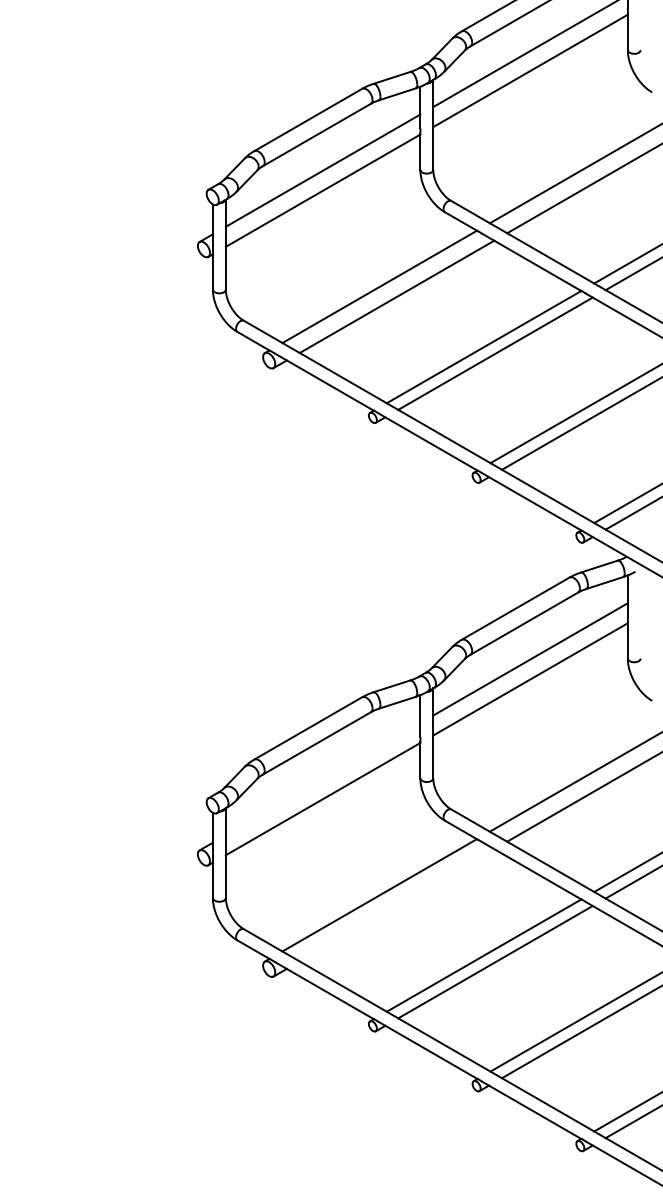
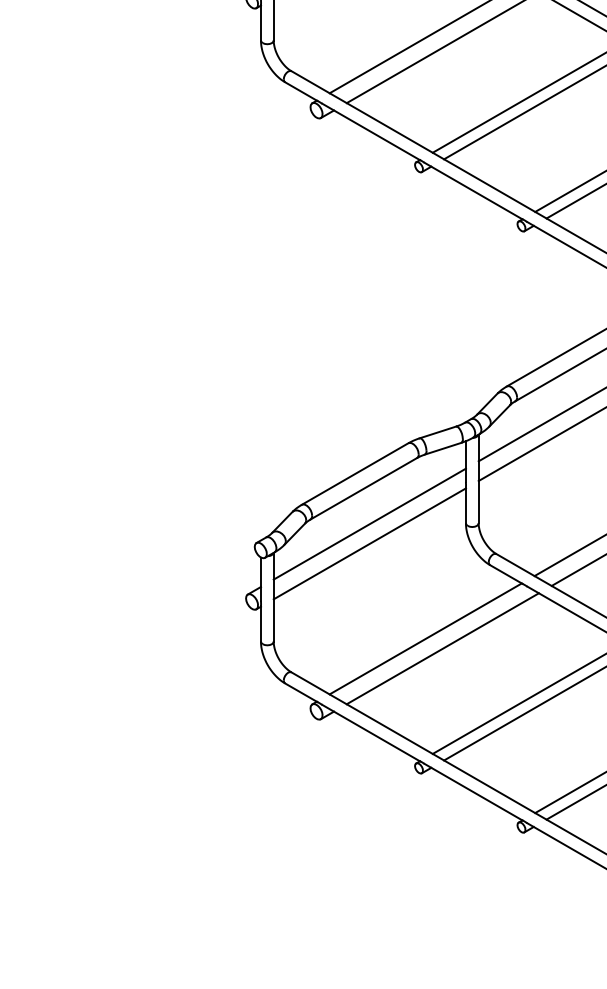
line: (322, 778) -> (369, 523), added
line: (396, 905) -> (442, 648), added

